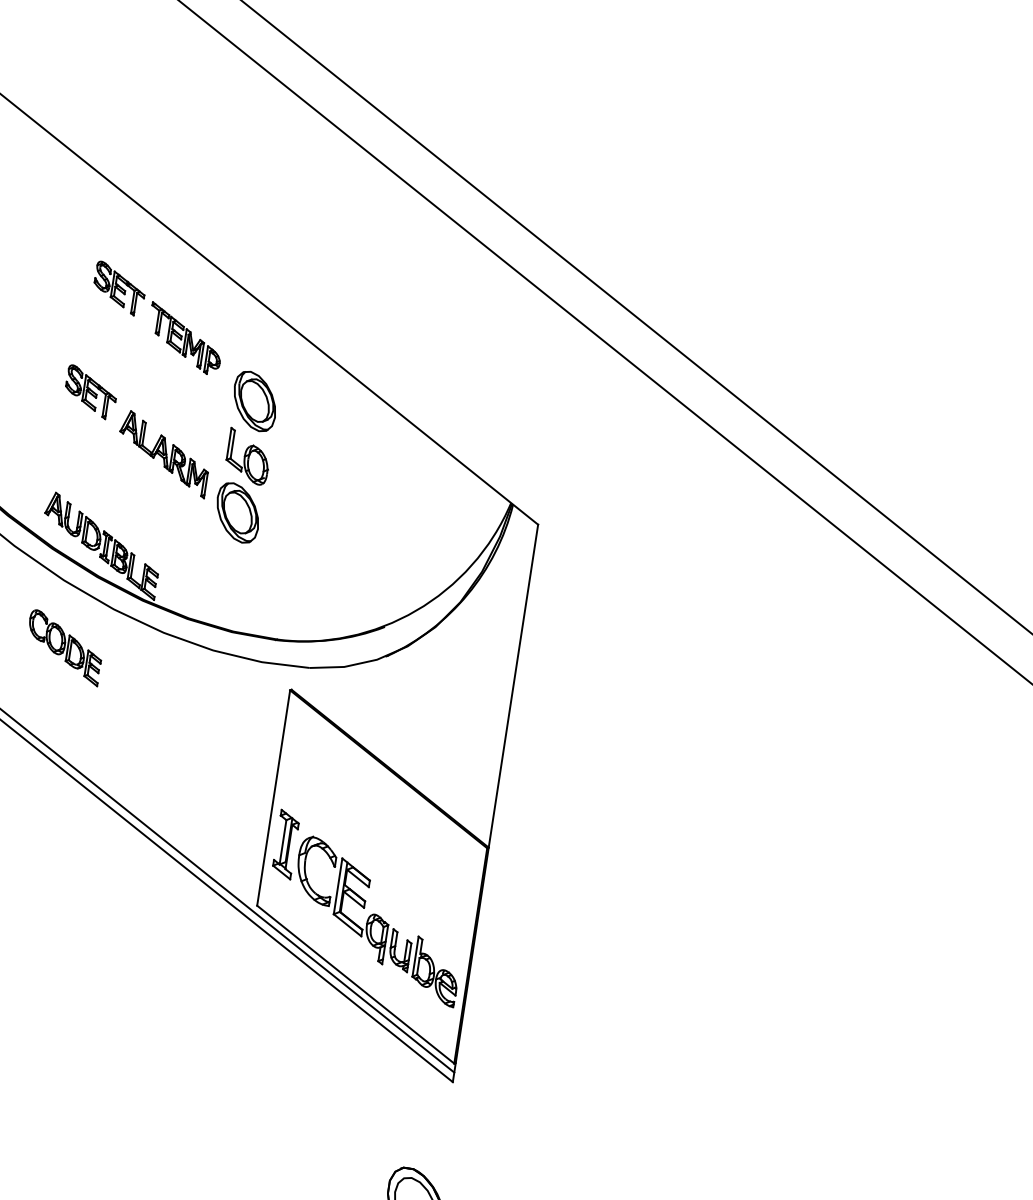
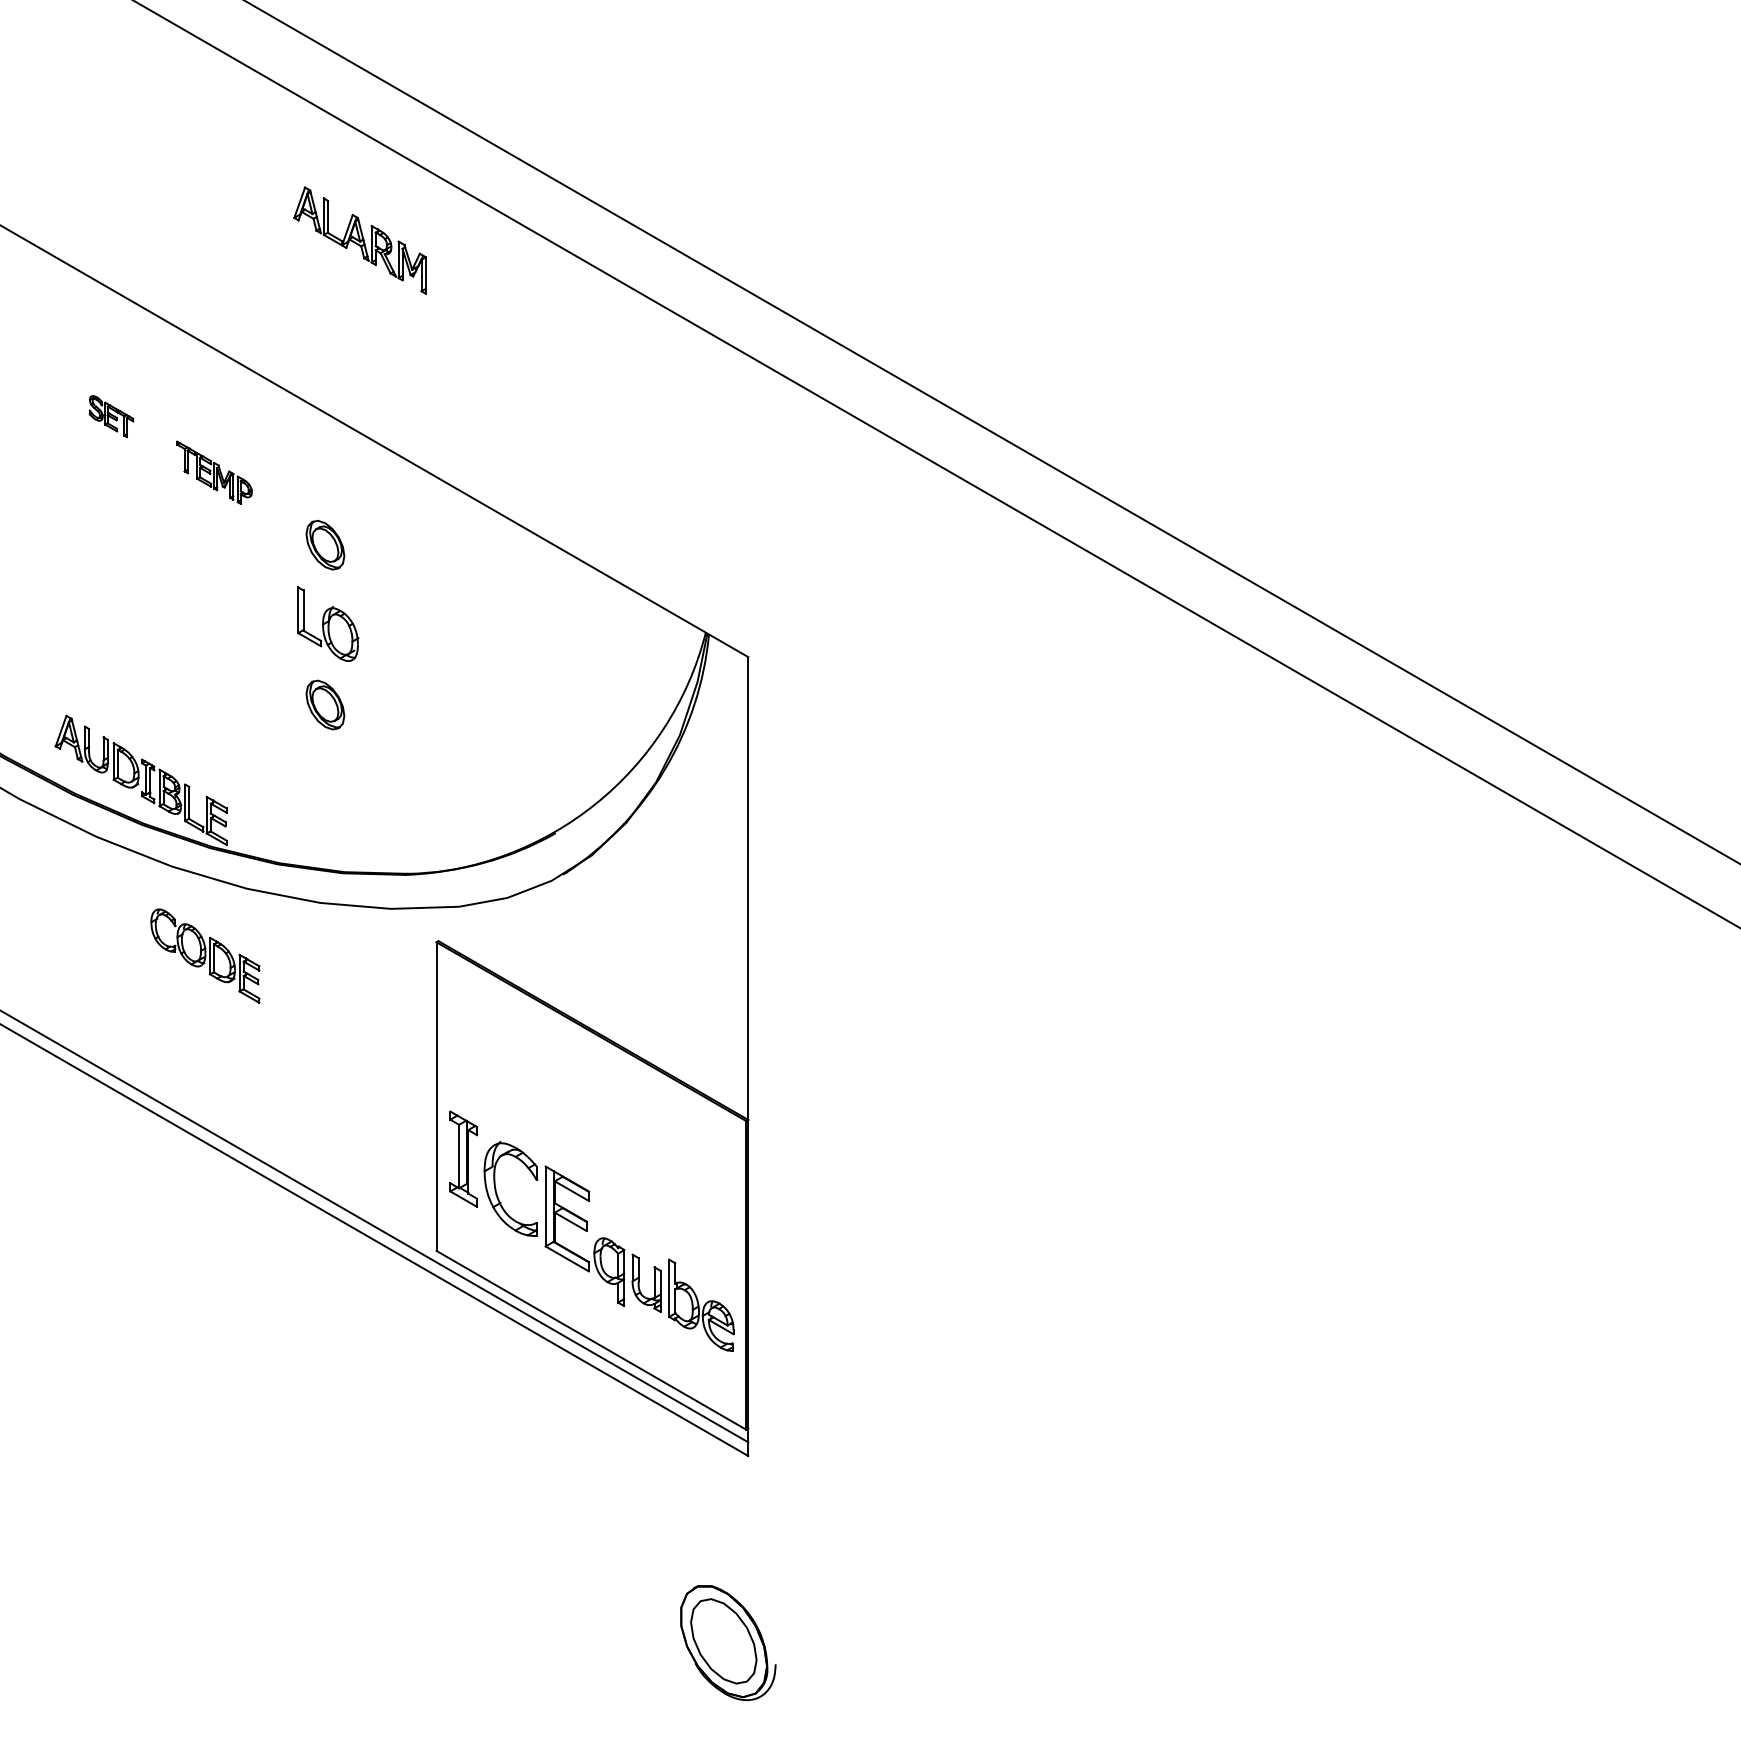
part: (119, 288) -> (111, 416), size x0.6
part: (185, 338) -> (214, 472), size x0.7
part: (90, 392) -> (93, 567), removed
part: (255, 400) -> (325, 544), size x0.6
part: (163, 454) -> (359, 240), moved
part: (238, 512) -> (325, 704), size x0.6
part: (64, 647) -> (205, 955), moved

